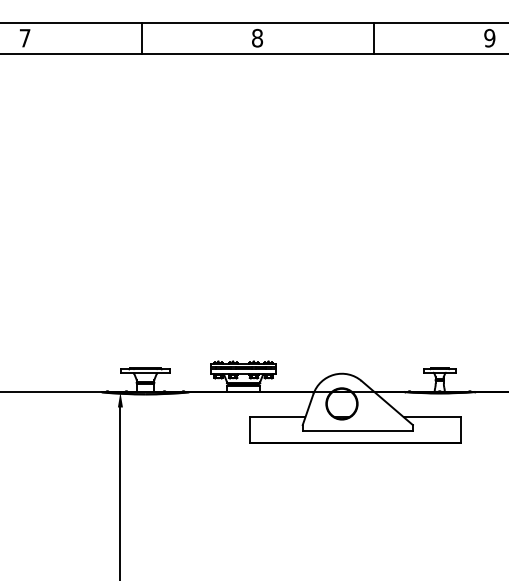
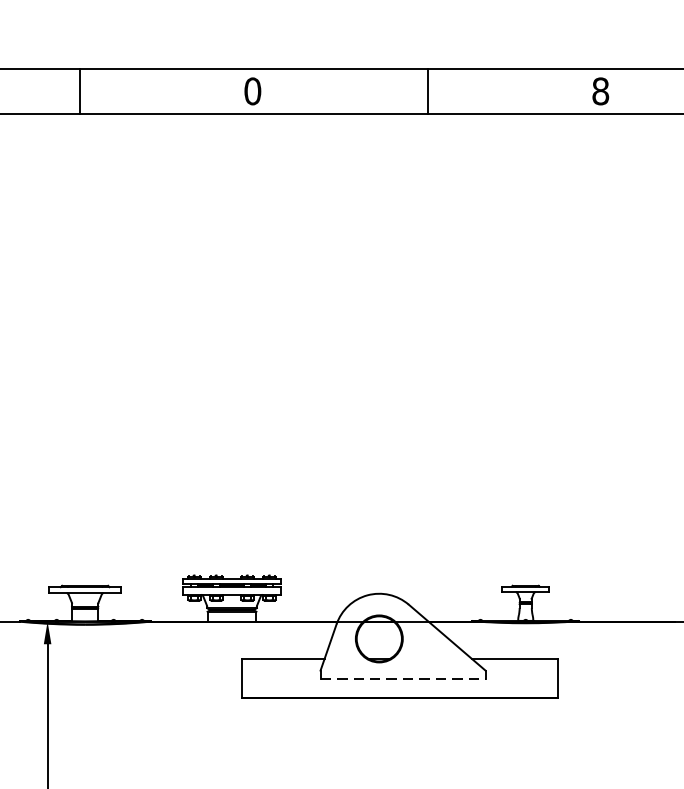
text: (257, 38) -> (252, 91), 8 -> 0
text: (489, 38) -> (600, 91), 9 -> 8
line: (358, 430) -> (404, 678), solid -> dashed

